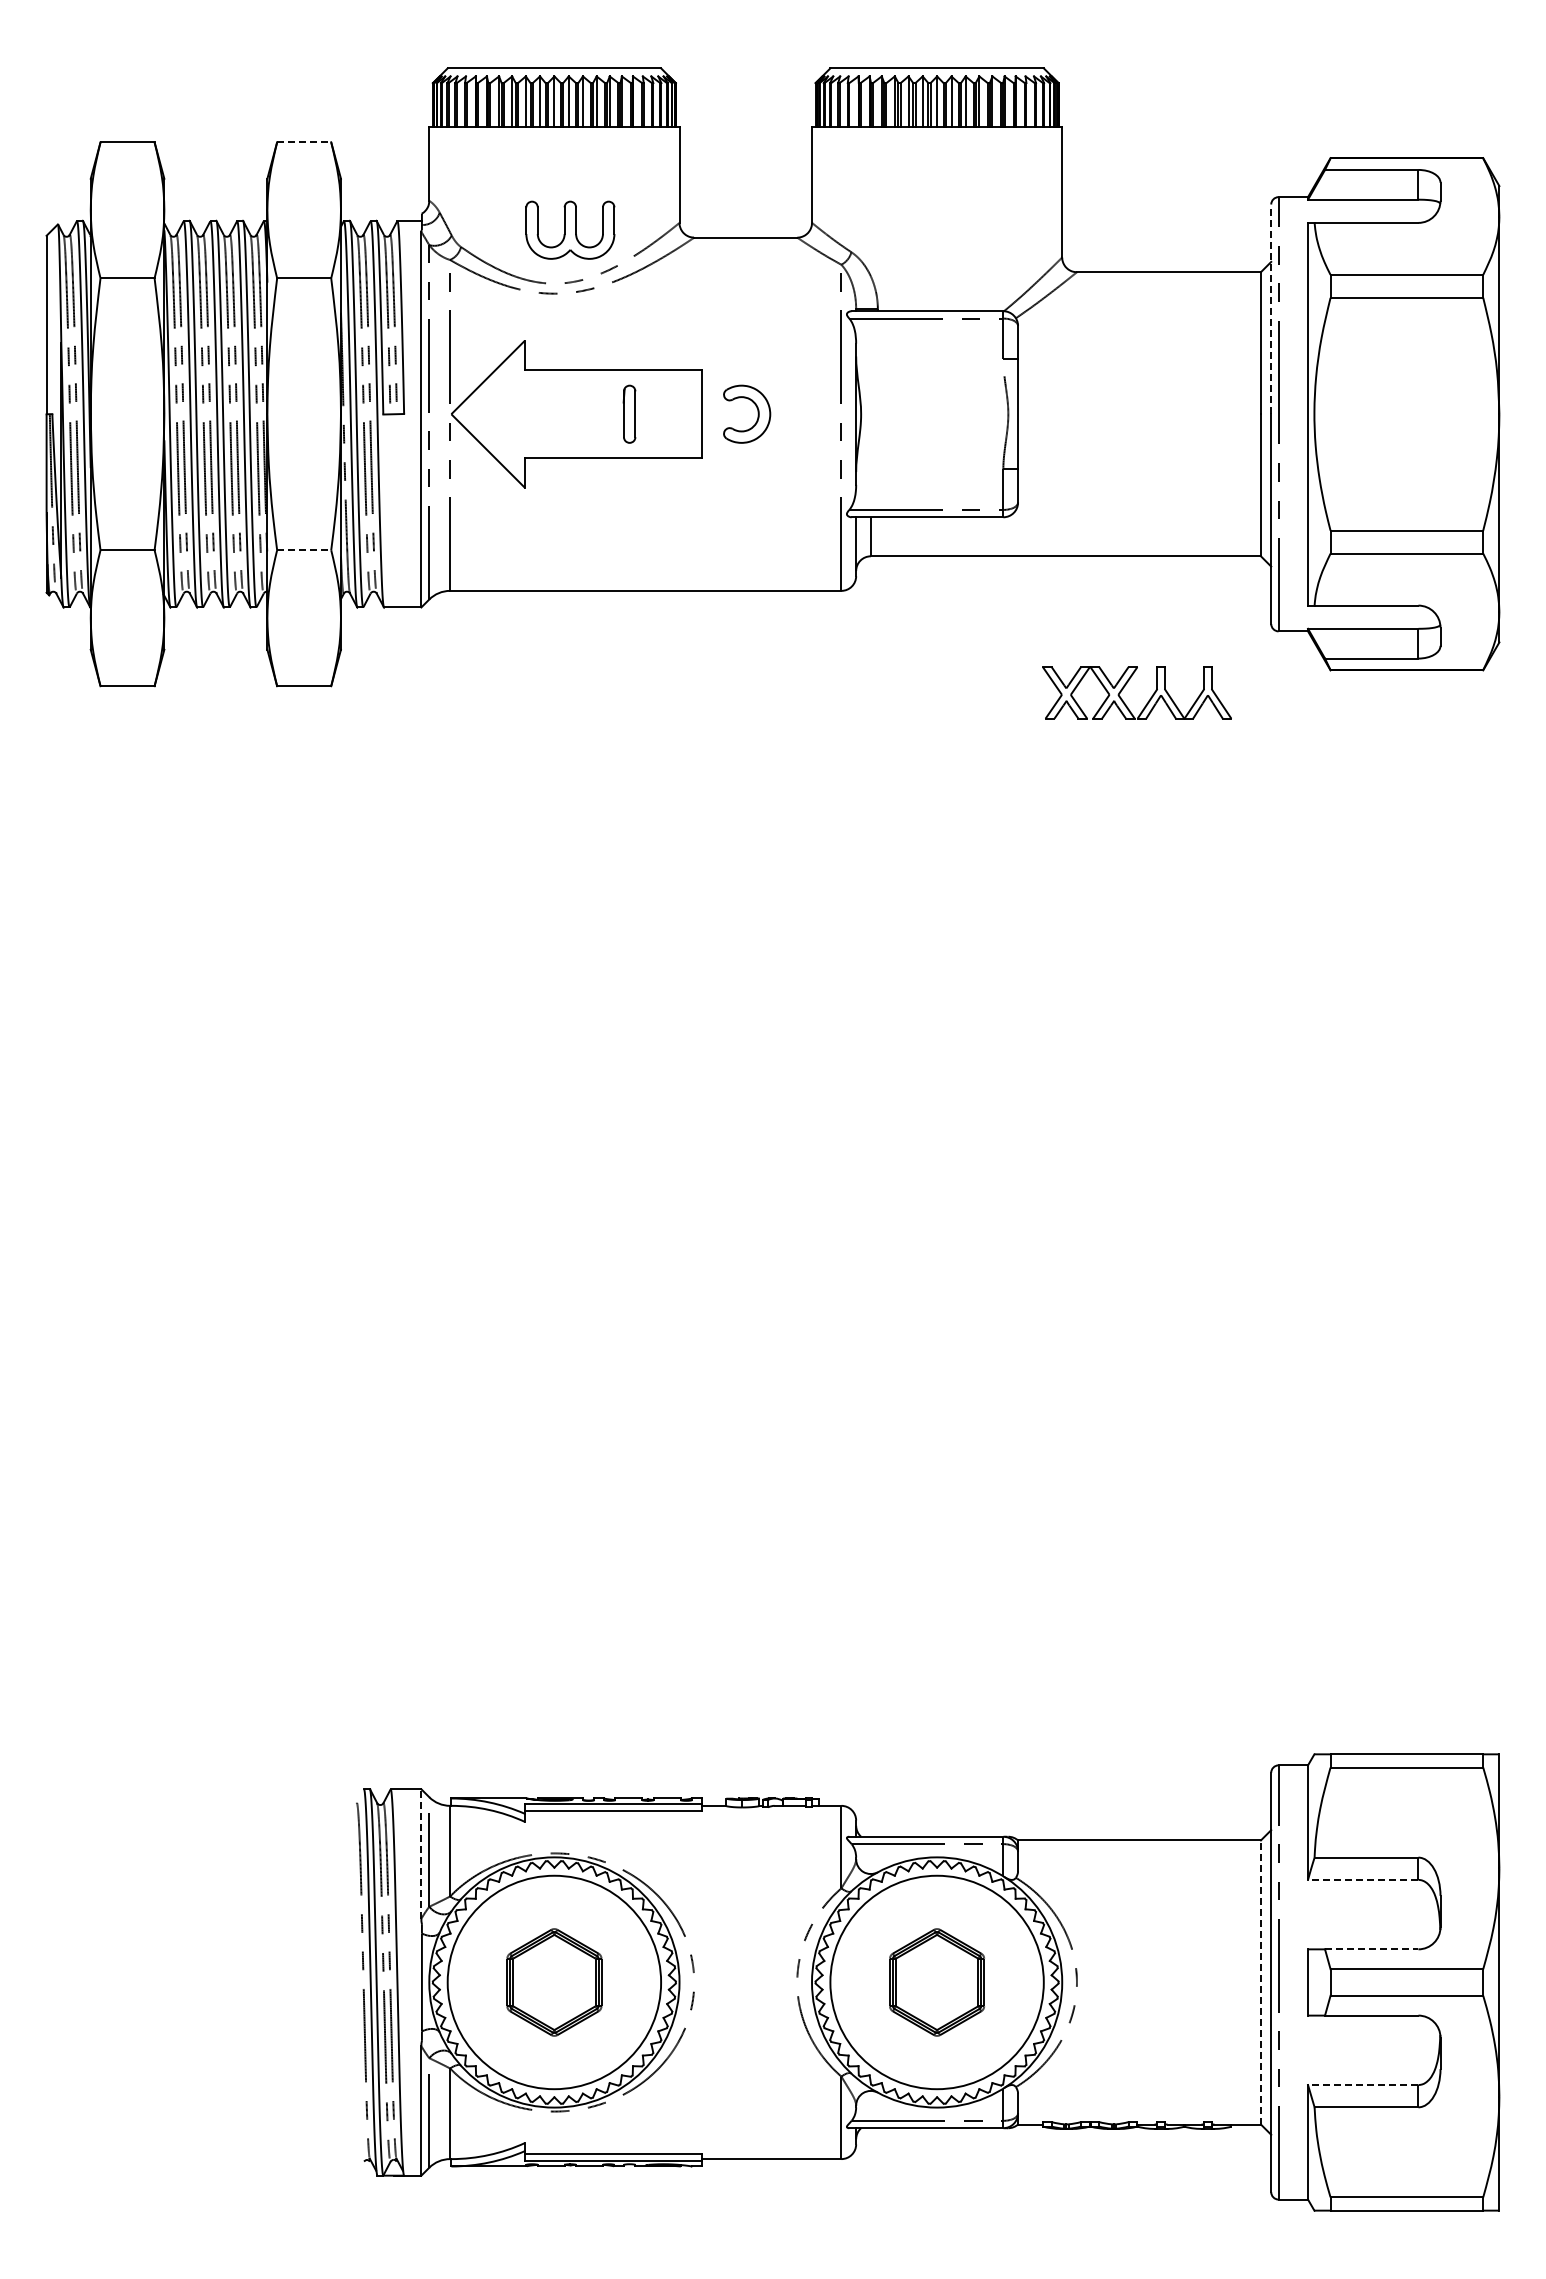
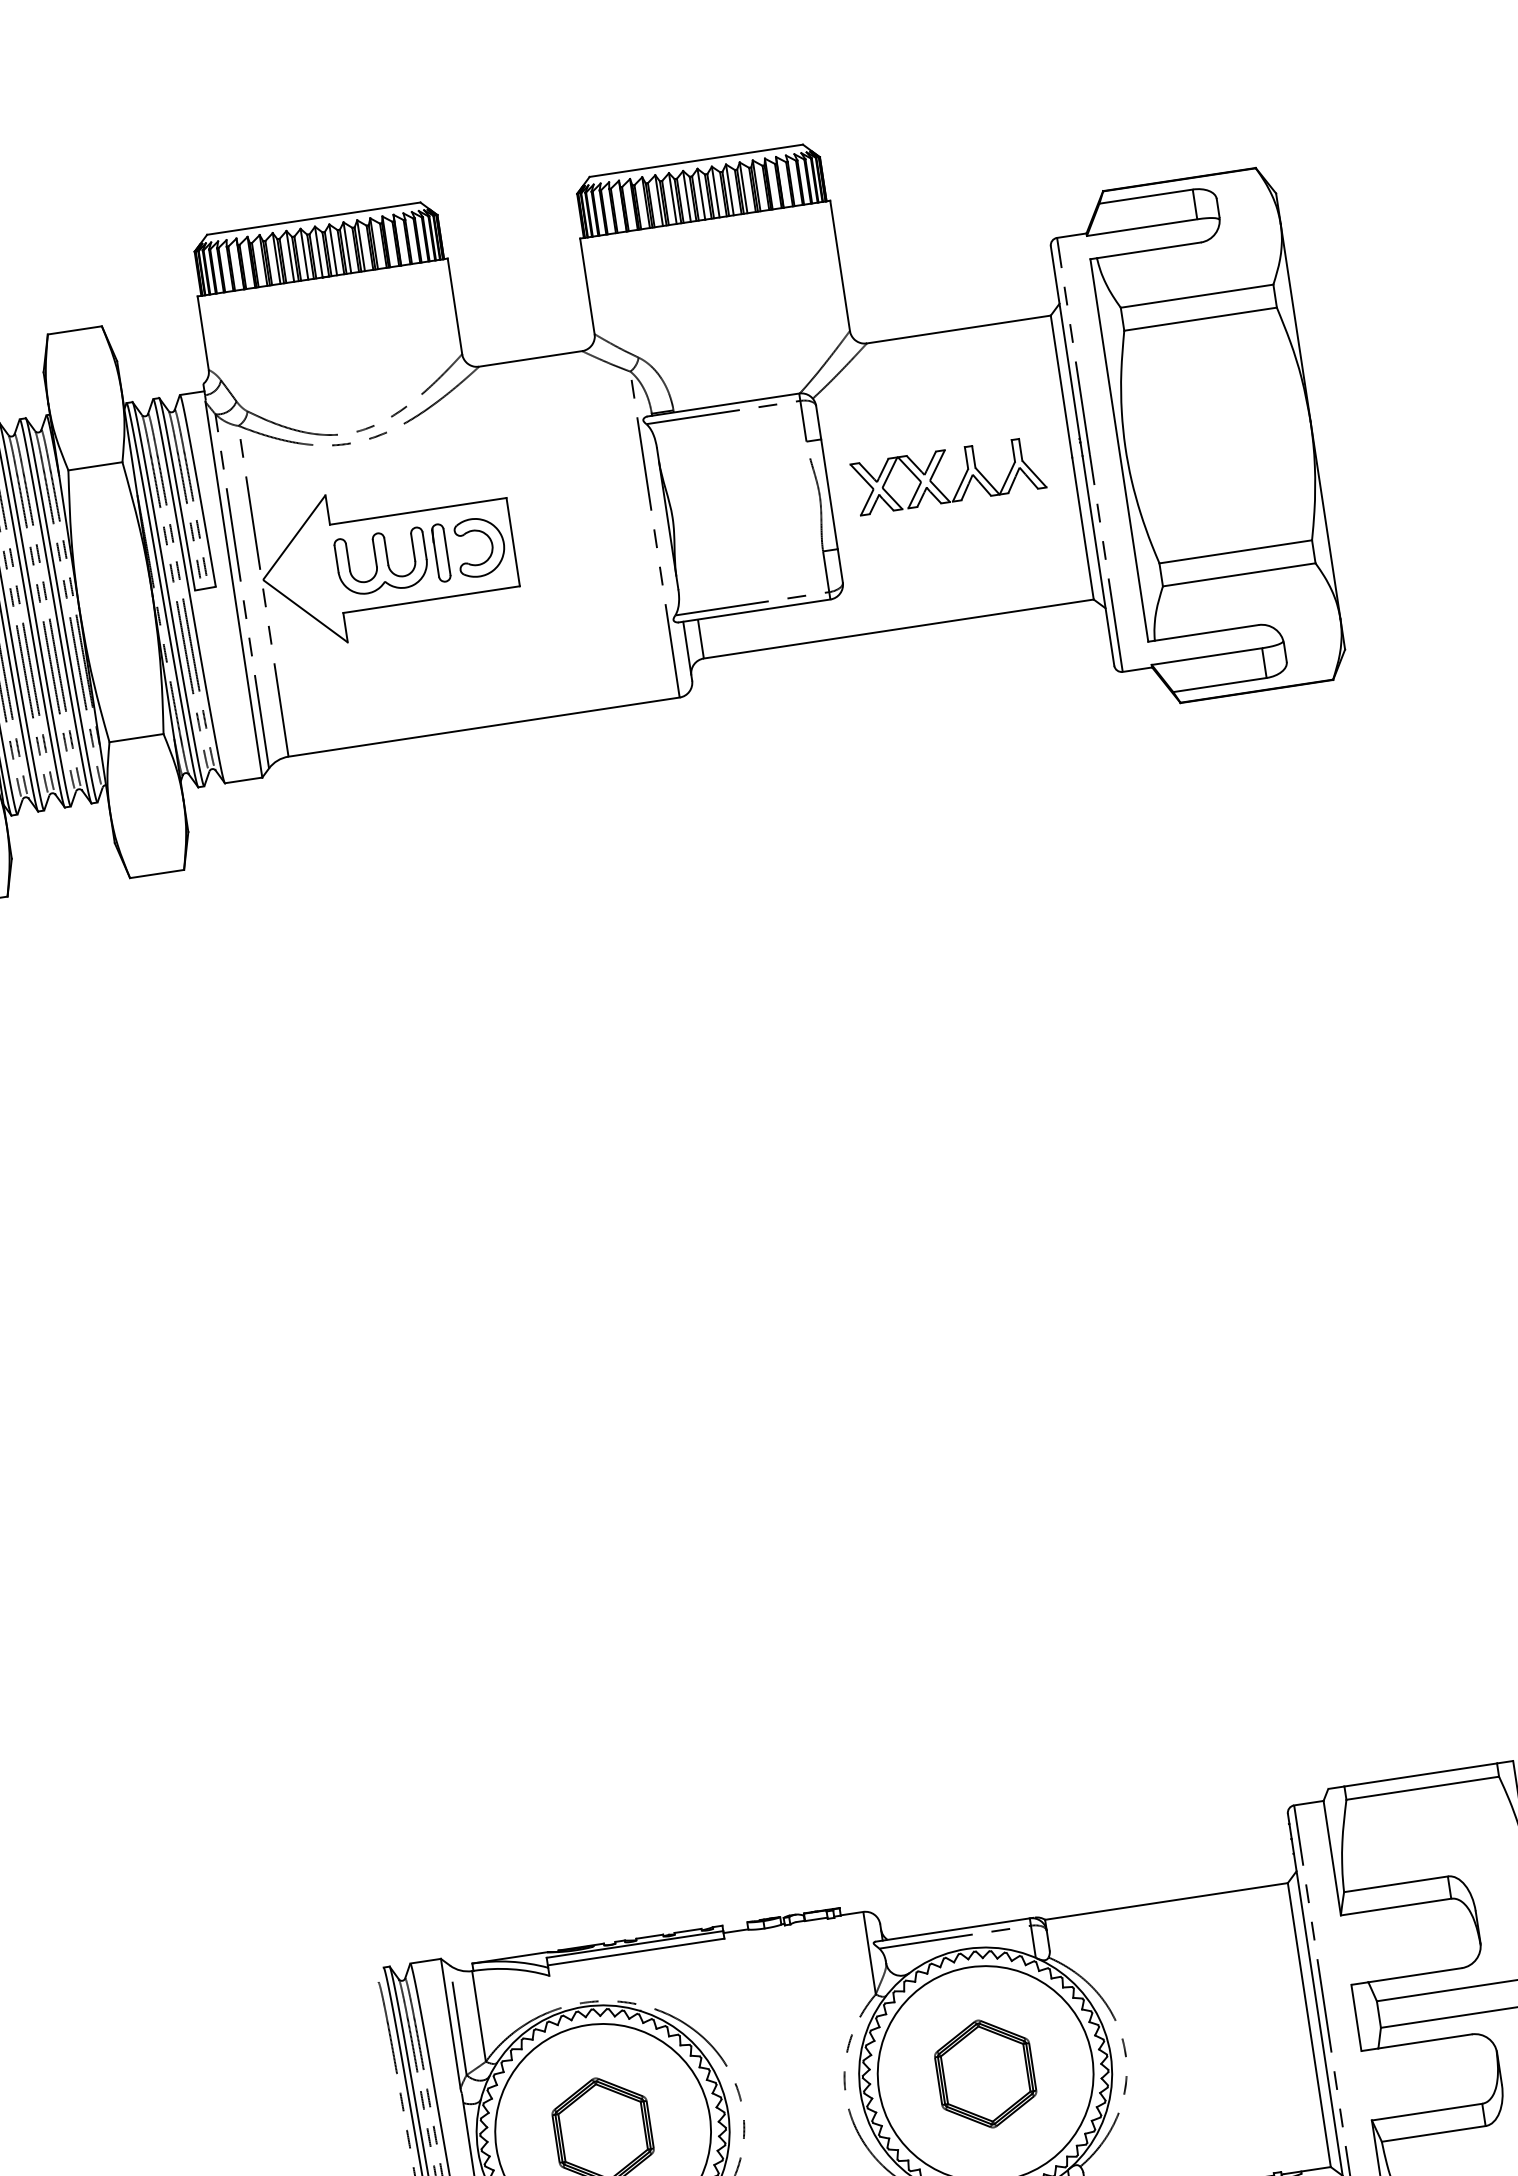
line: (304, 142) -> (75, 330), dashed -> solid
part: (570, 229) -> (382, 561), moved
line: (1271, 309) -> (1066, 351), dashed -> solid
part: (757, 413) -> (490, 544), moved
line: (304, 550) -> (136, 738), dashed -> solid
part: (1125, 686) -> (935, 471), moved
line: (421, 1854) -> (450, 2024), dashed -> solid
line: (1362, 1879) -> (1395, 1906), dashed -> solid
line: (1371, 1949) -> (1414, 1975), dashed -> solid
line: (1260, 1981) -> (1308, 2024), dashed -> solid
line: (1362, 2085) -> (1426, 2112), dashed -> solid

